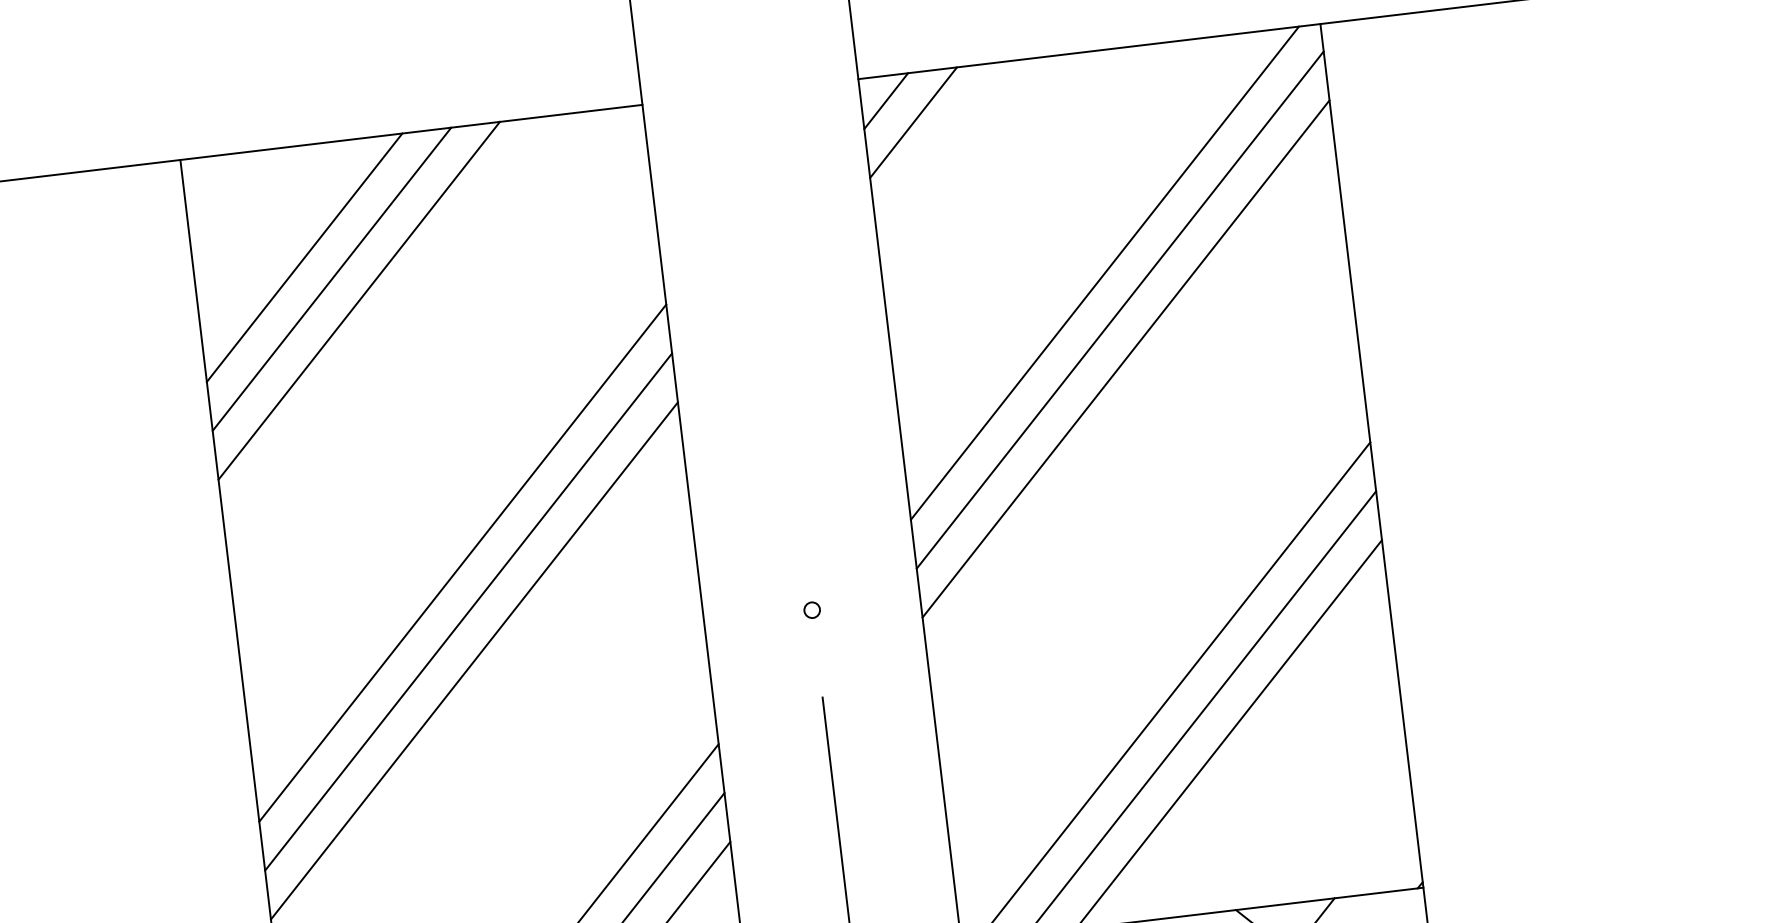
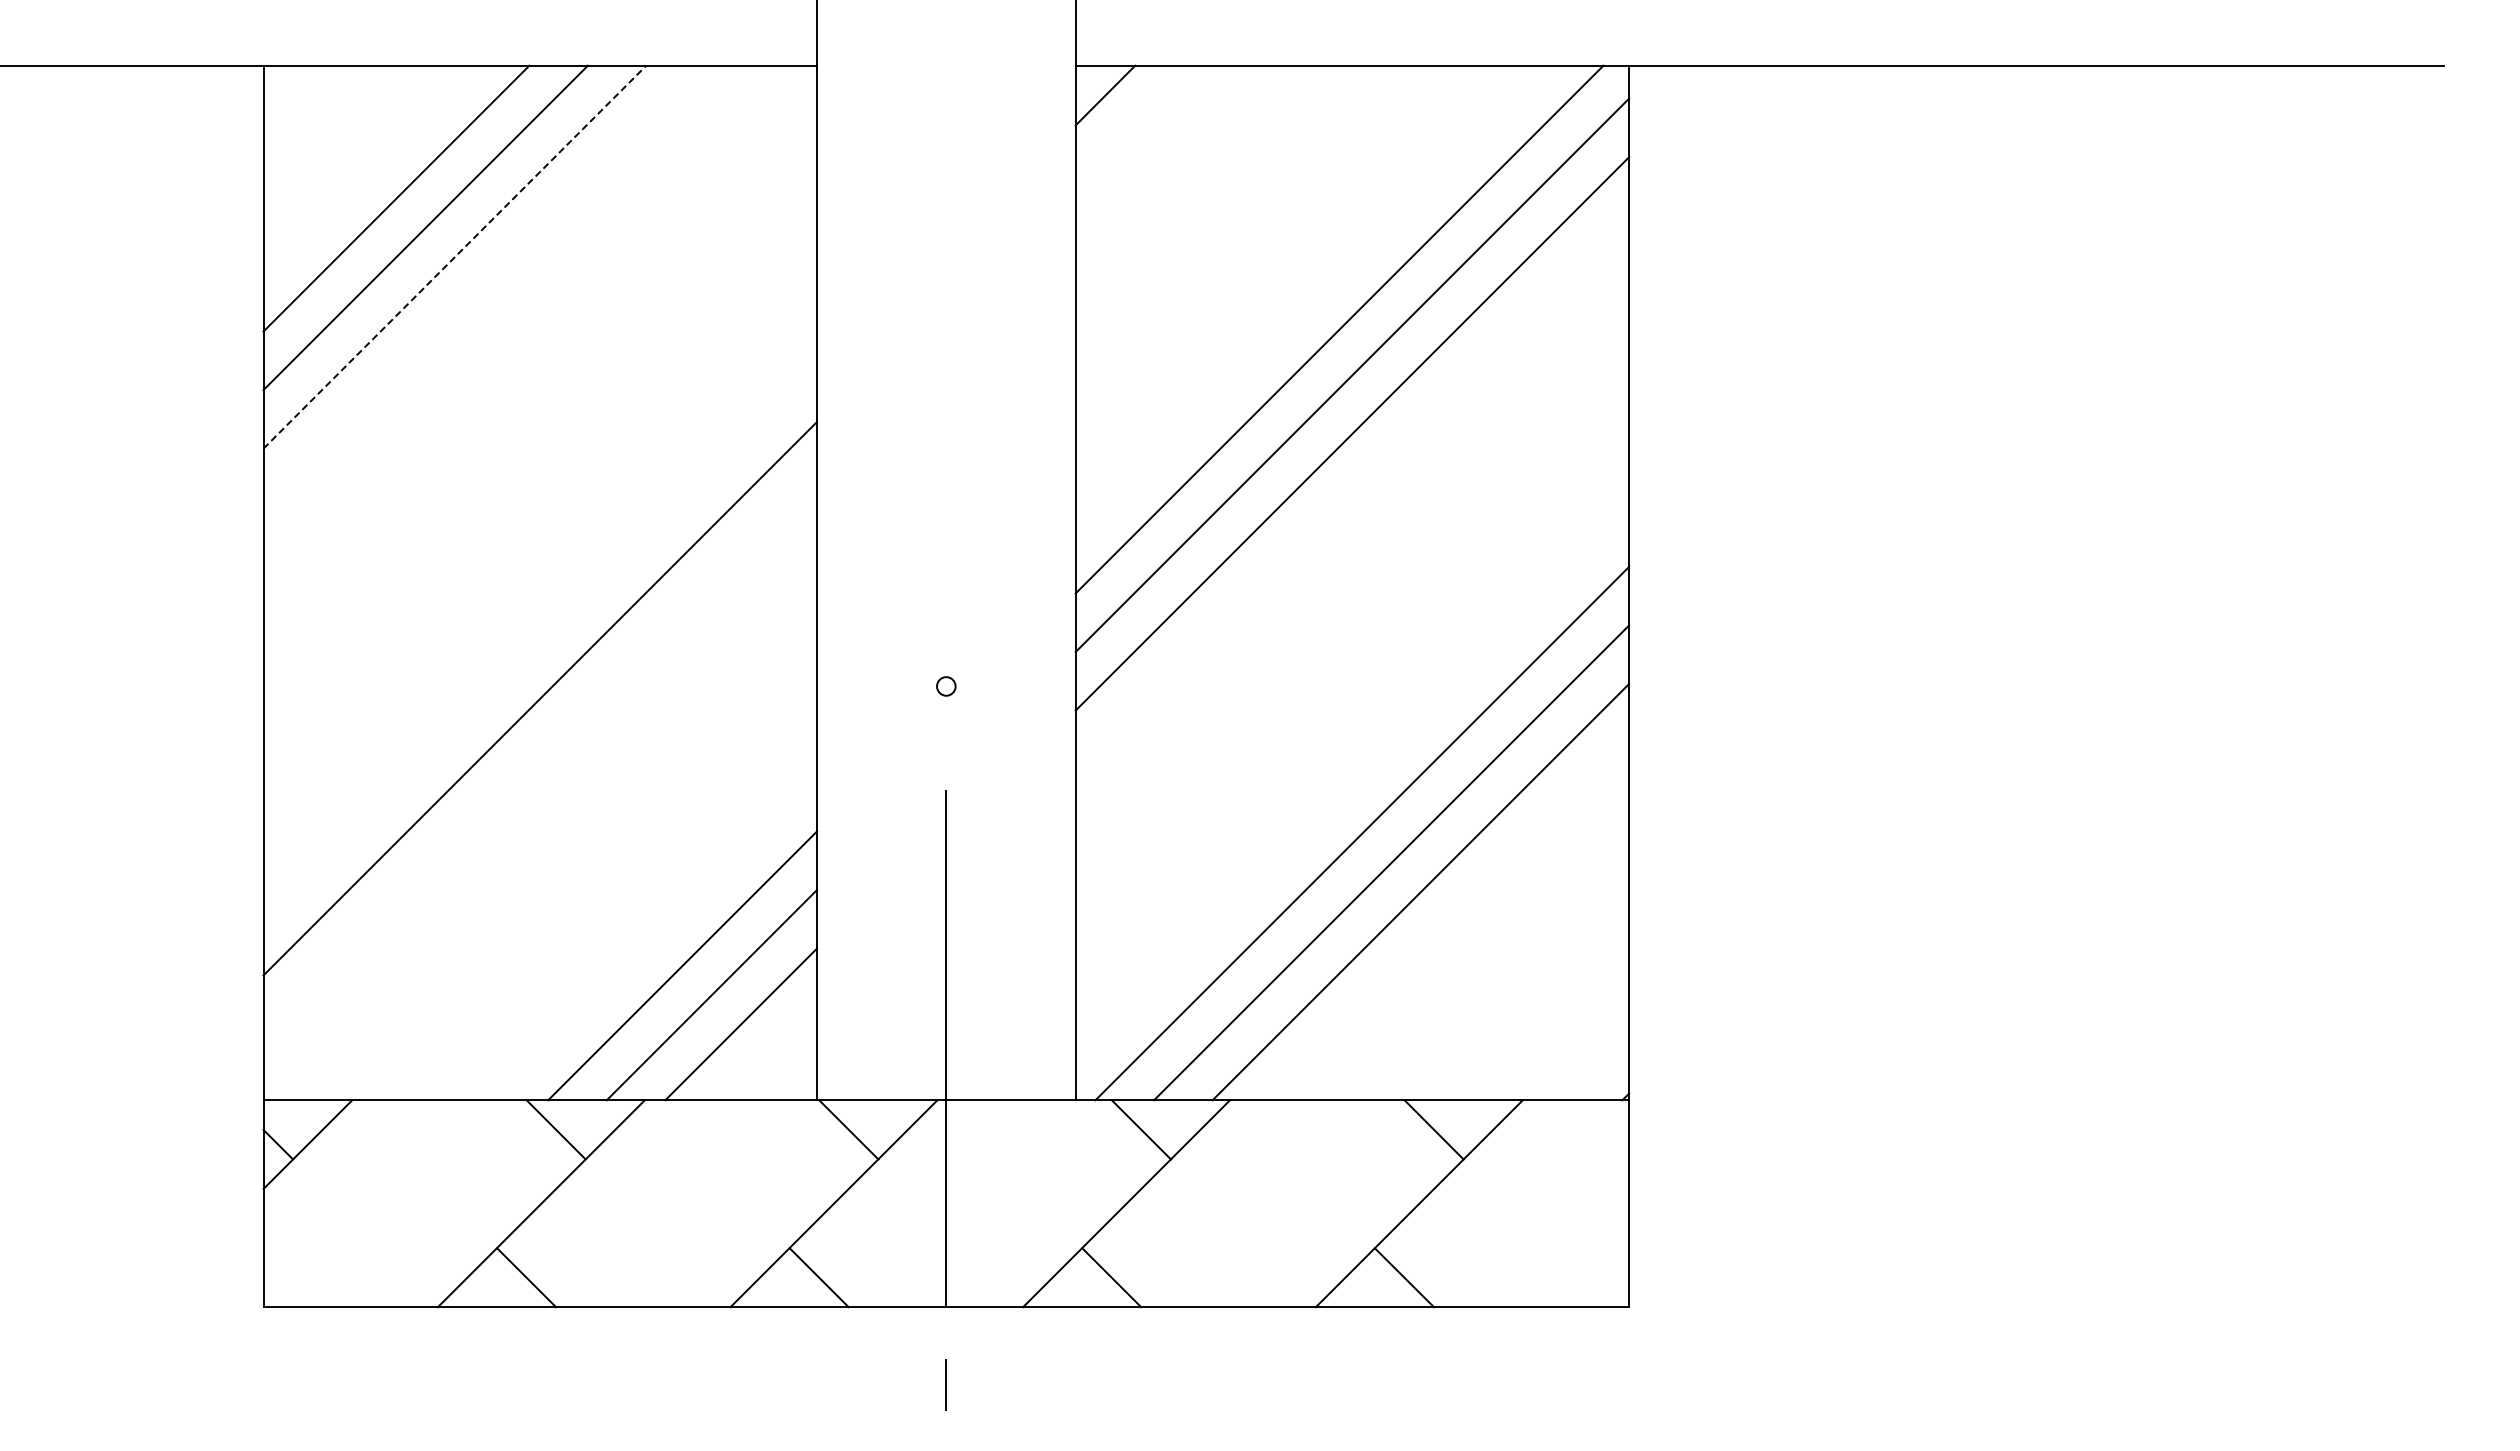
line: (913, 122) -> (1134, 124), removed
line: (358, 301) -> (454, 257), solid -> dashed
line: (462, 563) -> (540, 581), removed
line: (468, 611) -> (540, 639), removed

